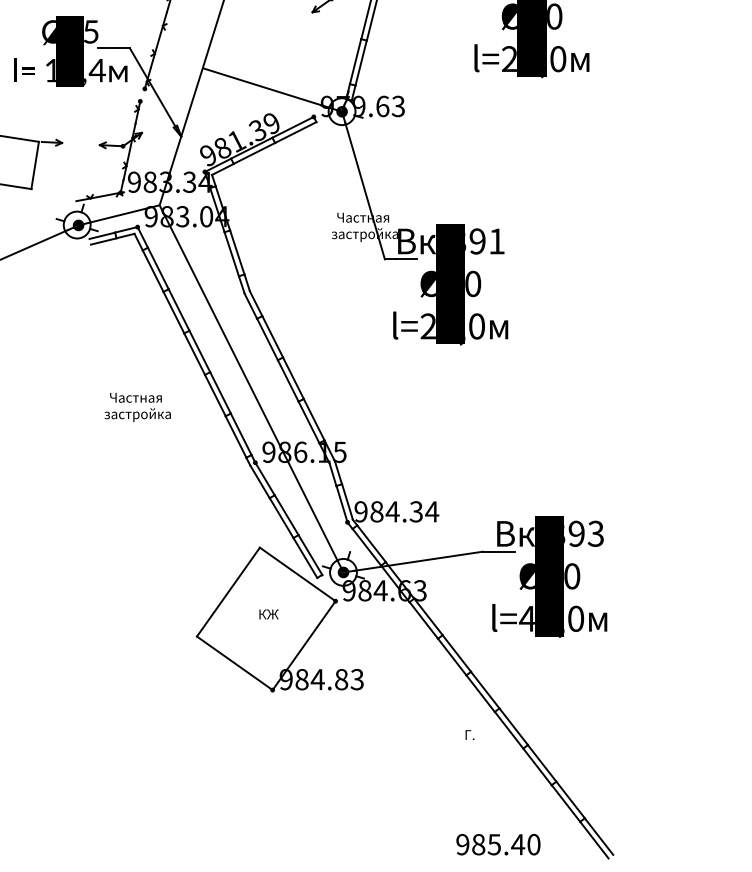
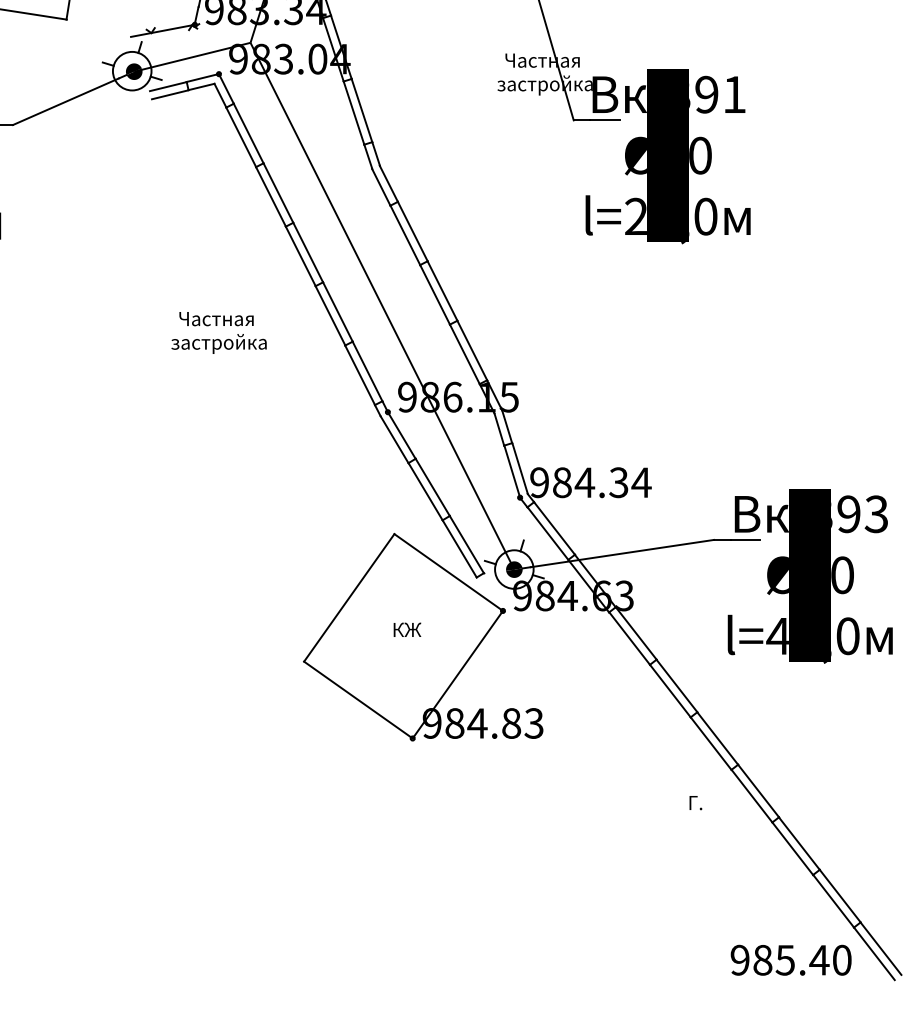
text: (498, 844) -> (791, 960), moved

